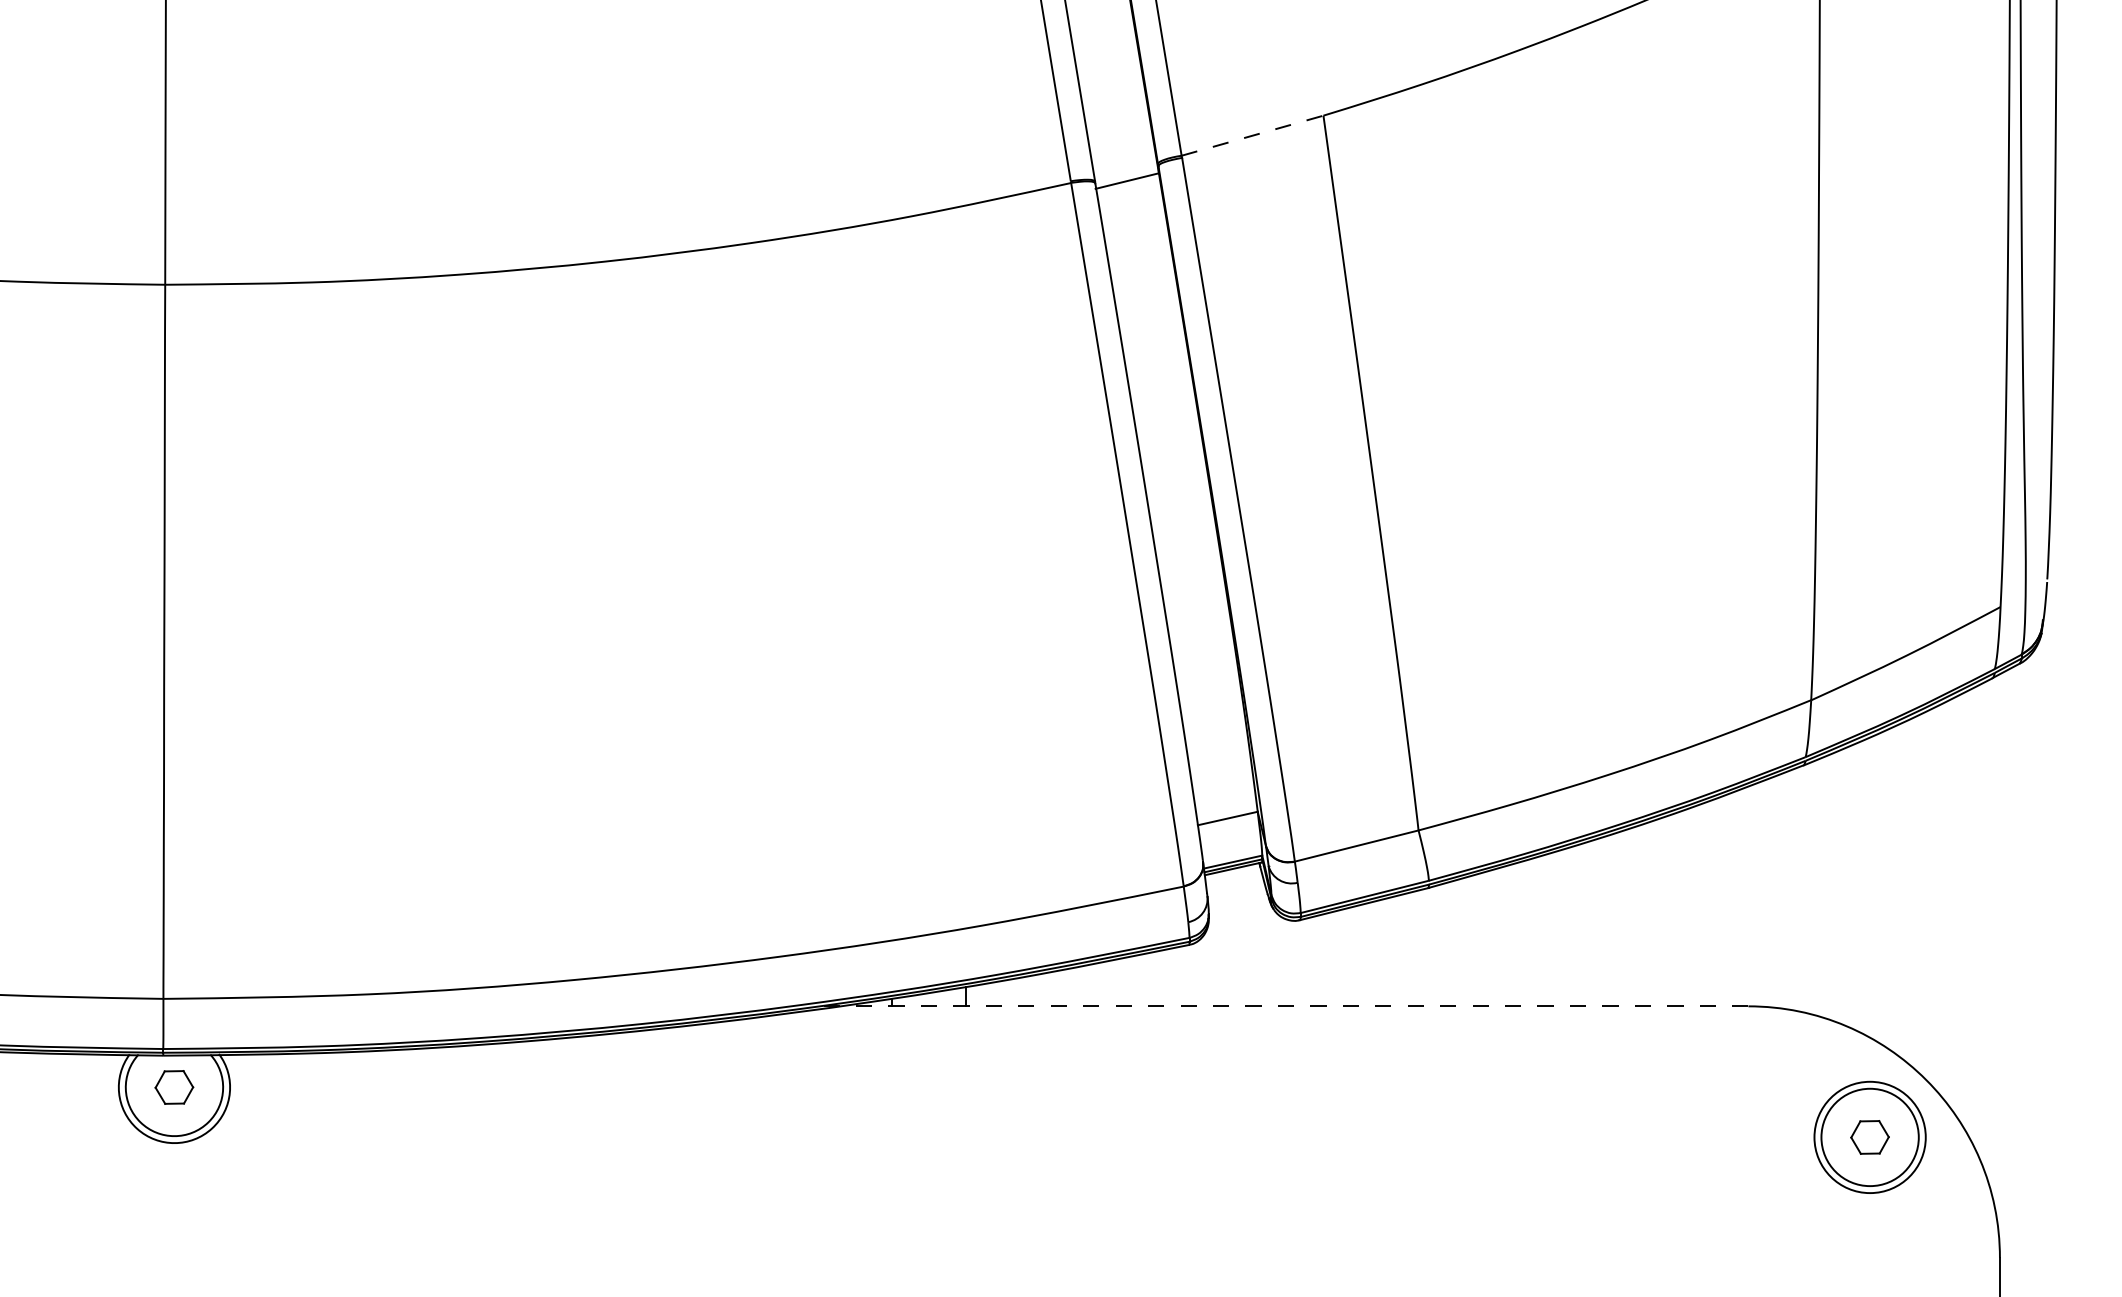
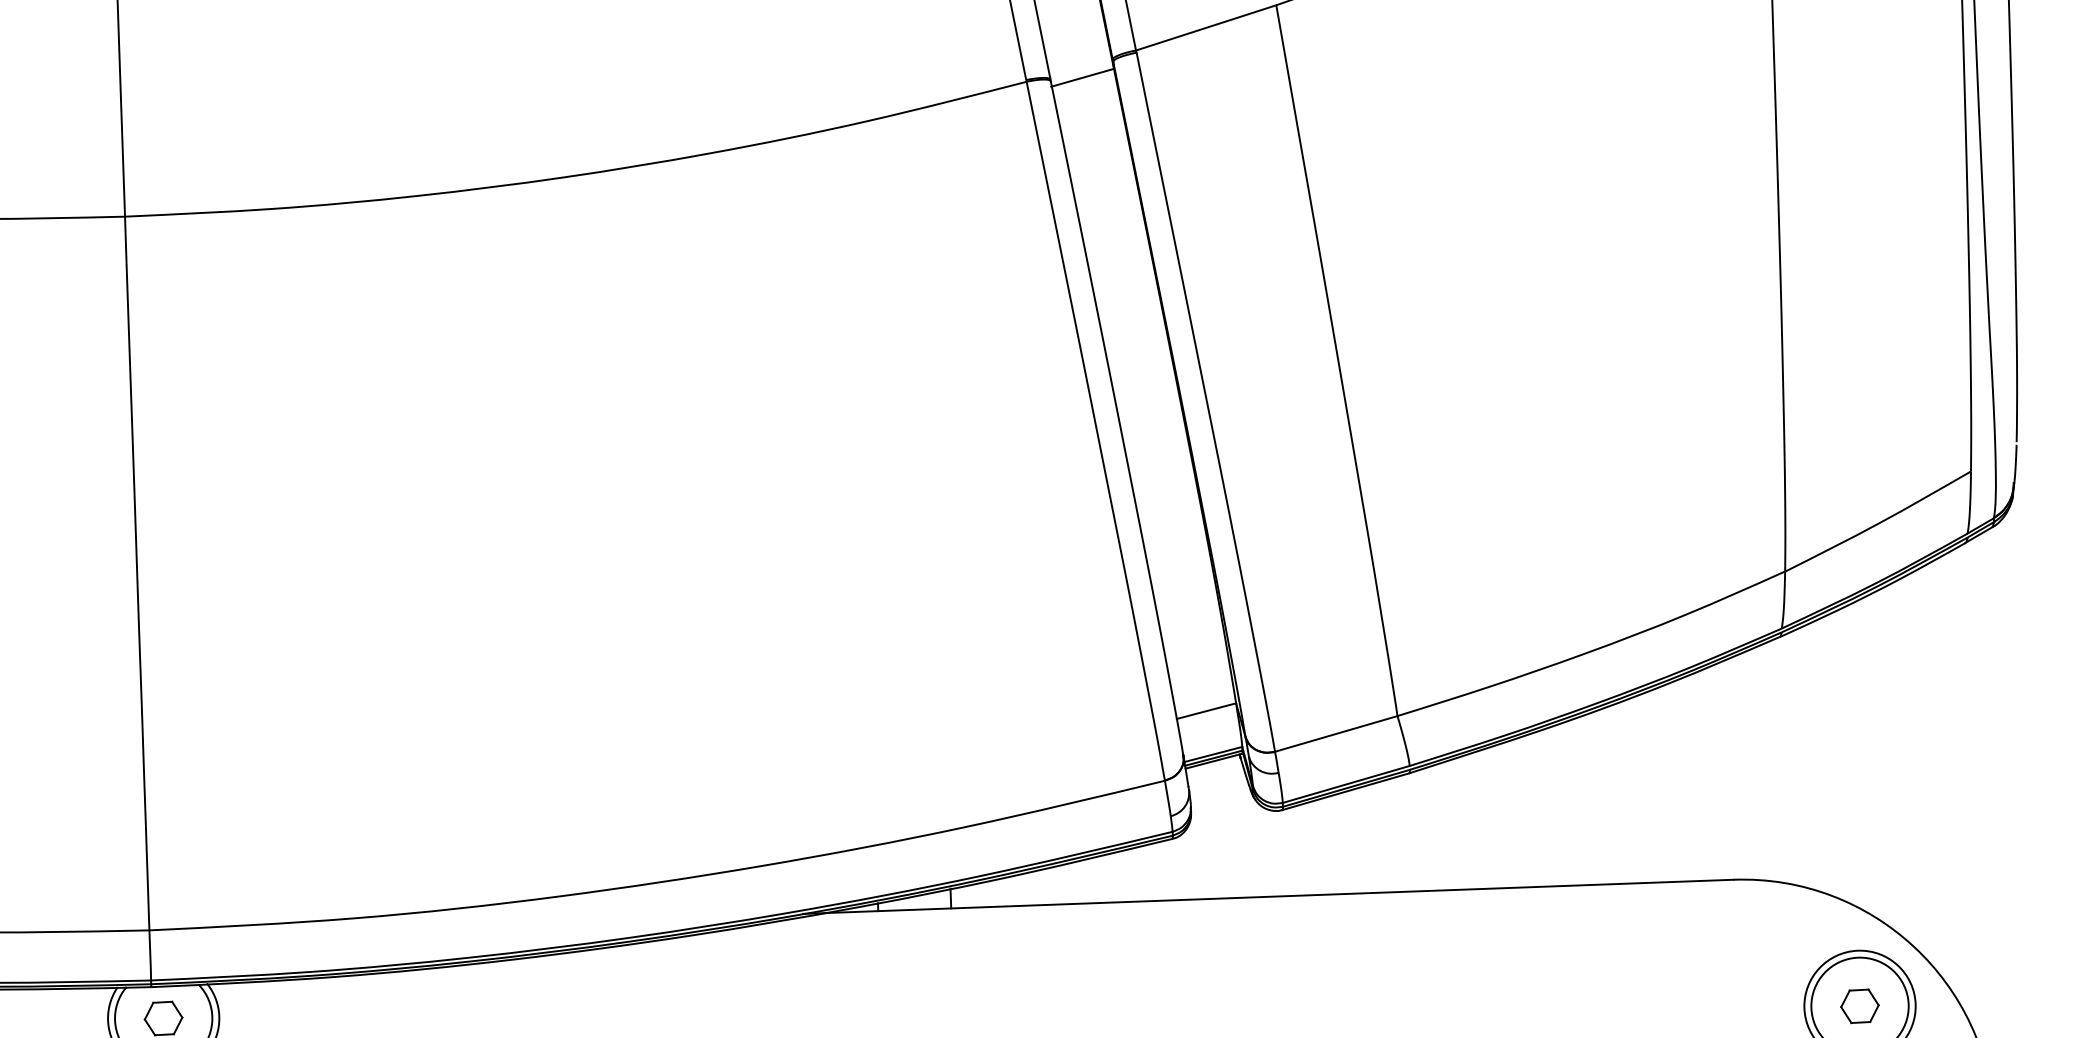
line: (1252, 135) -> (1206, 27), dashed -> solid
line: (1282, 1006) -> (1268, 896), dashed -> solid

